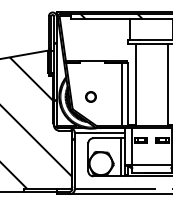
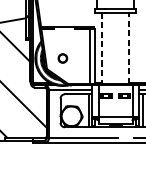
line: (135, 85) -> (101, 48), solid -> dashed
line: (167, 85) -> (129, 48), solid -> dashed

